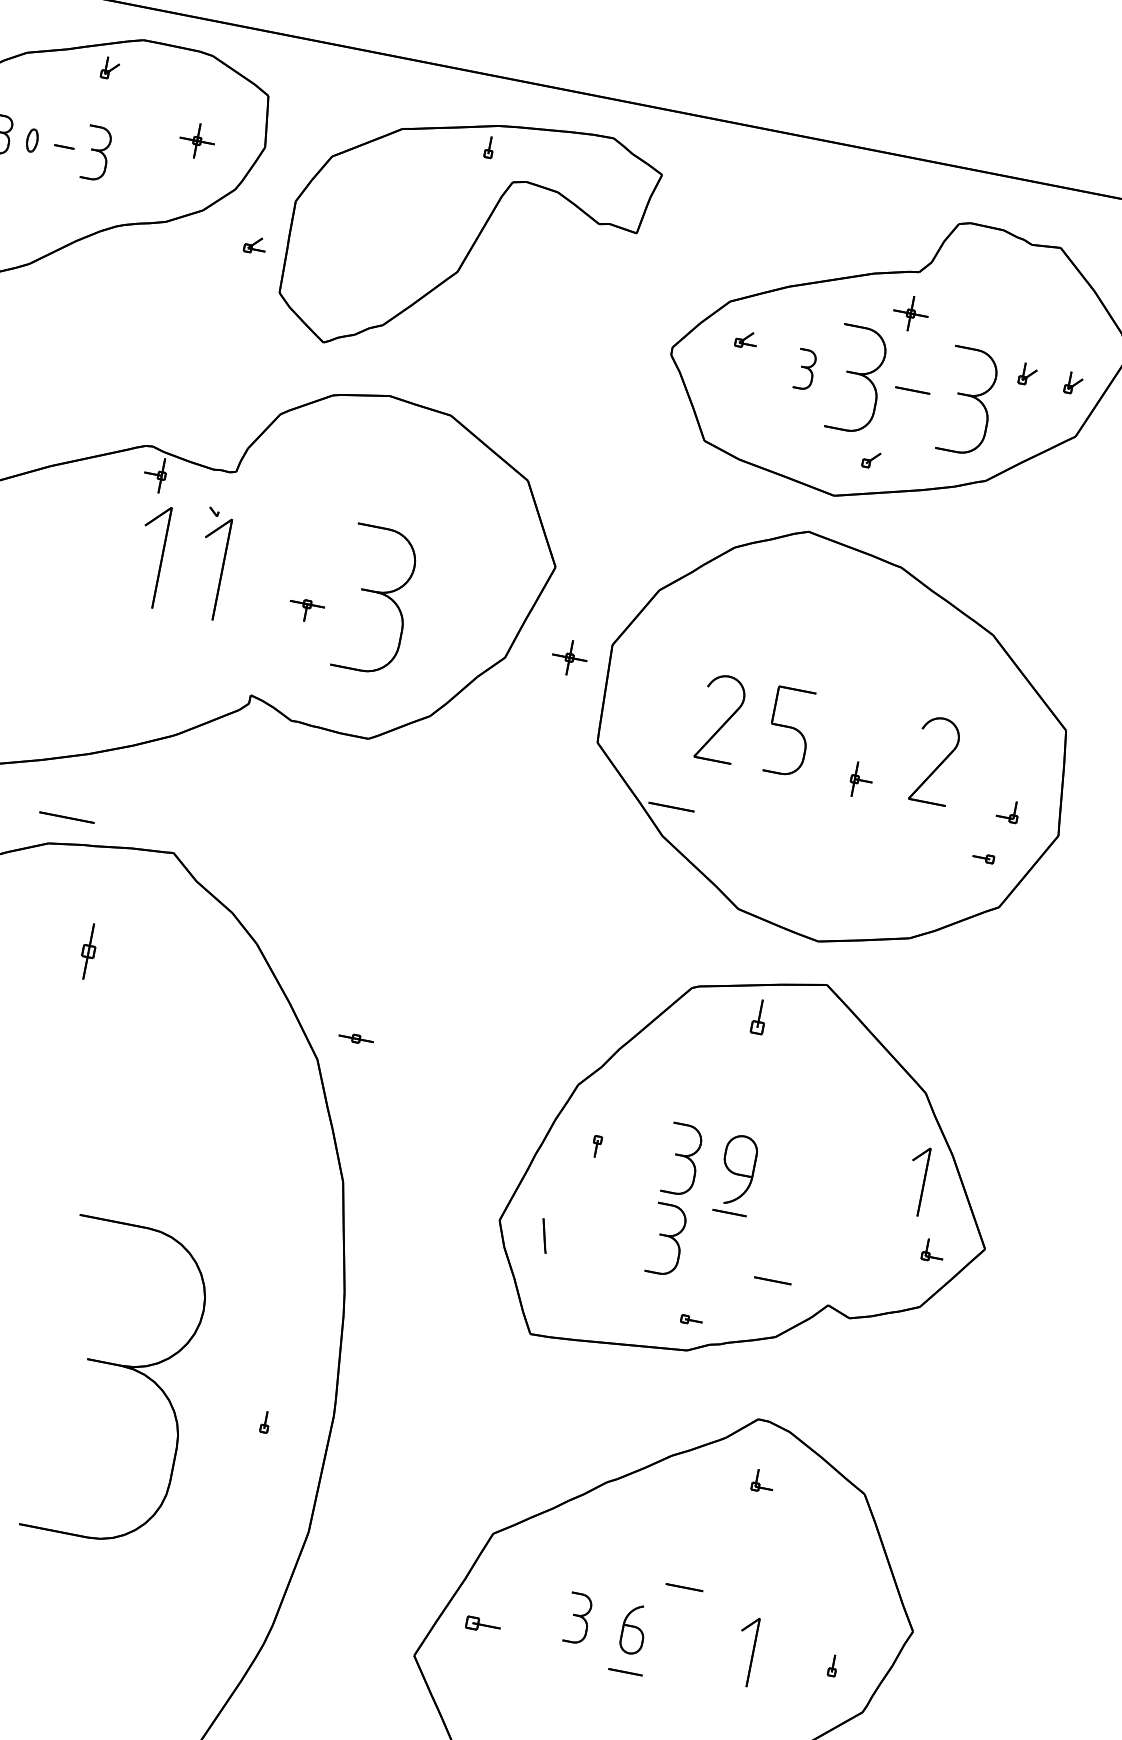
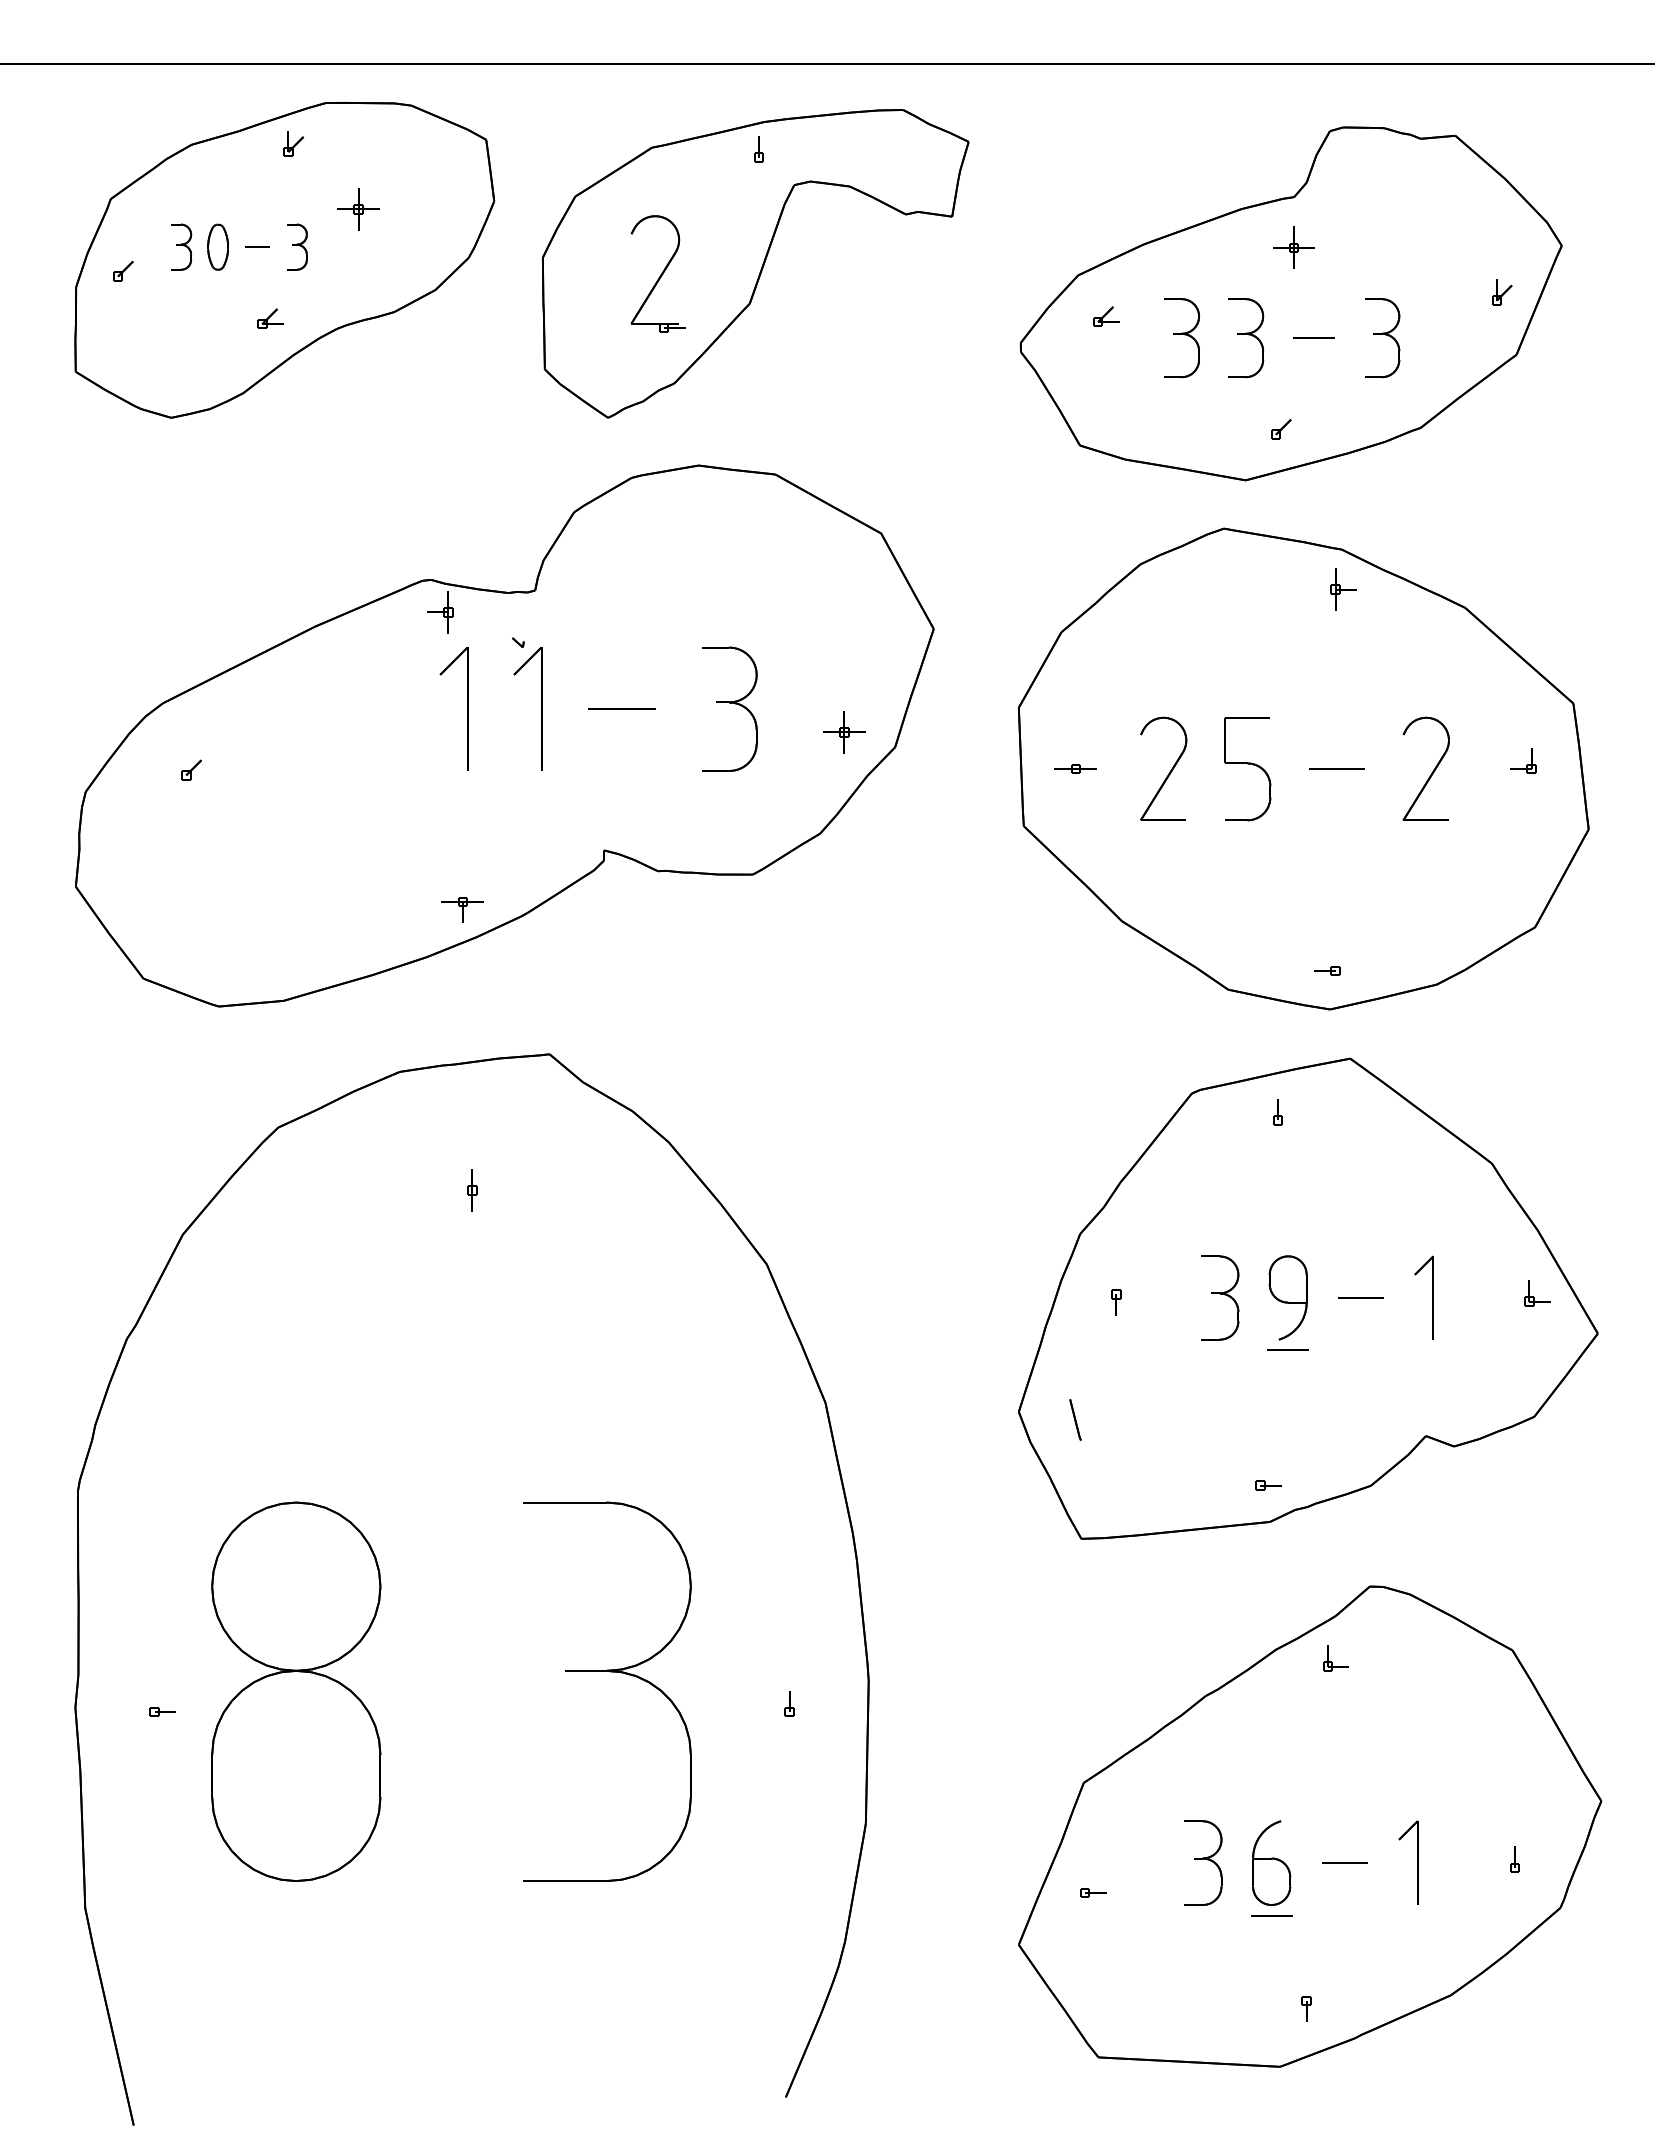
part: (32, 140) -> (218, 246), size x1.67
part: (197, 141) -> (358, 209), moved
part: (97, 152) -> (297, 246), size x0.71
part: (386, 232) -> (657, 273), added
part: (255, 244) -> (270, 318), moved
part: (805, 369) -> (1182, 338), size x1.67
part: (1028, 374) -> (1446, 292), removed
part: (857, 380) -> (1246, 338), size x0.62
part: (968, 401) -> (1382, 338), size x0.62
part: (376, 599) -> (729, 708), size x0.71
part: (306, 610) -> (462, 909), moved
part: (569, 657) -> (844, 732), moved
part: (861, 780) -> (1343, 589), moved
line: (671, 806) -> (1336, 768), moved
part: (1008, 810) -> (1523, 760), moved
line: (66, 817) -> (621, 708), moved
part: (983, 857) -> (1327, 970), moved
part: (88, 951) -> (472, 1190), size x0.62
part: (758, 1017) -> (1277, 1112), size x0.62
part: (356, 1038) -> (1075, 768), moved
part: (923, 1181) -> (1432, 1297), moved
part: (666, 1239) -> (1220, 1395), removed
part: (933, 1250) -> (1537, 1293), moved
line: (772, 1280) -> (1360, 1297), moved
part: (762, 1481) -> (1335, 1658), moved
line: (684, 1587) -> (1344, 1862), moved
part: (578, 1618) -> (1203, 1862), size x1.43
part: (483, 1624) -> (1093, 1892), size x0.62
part: (633, 1628) -> (1271, 1862), size x1.43

